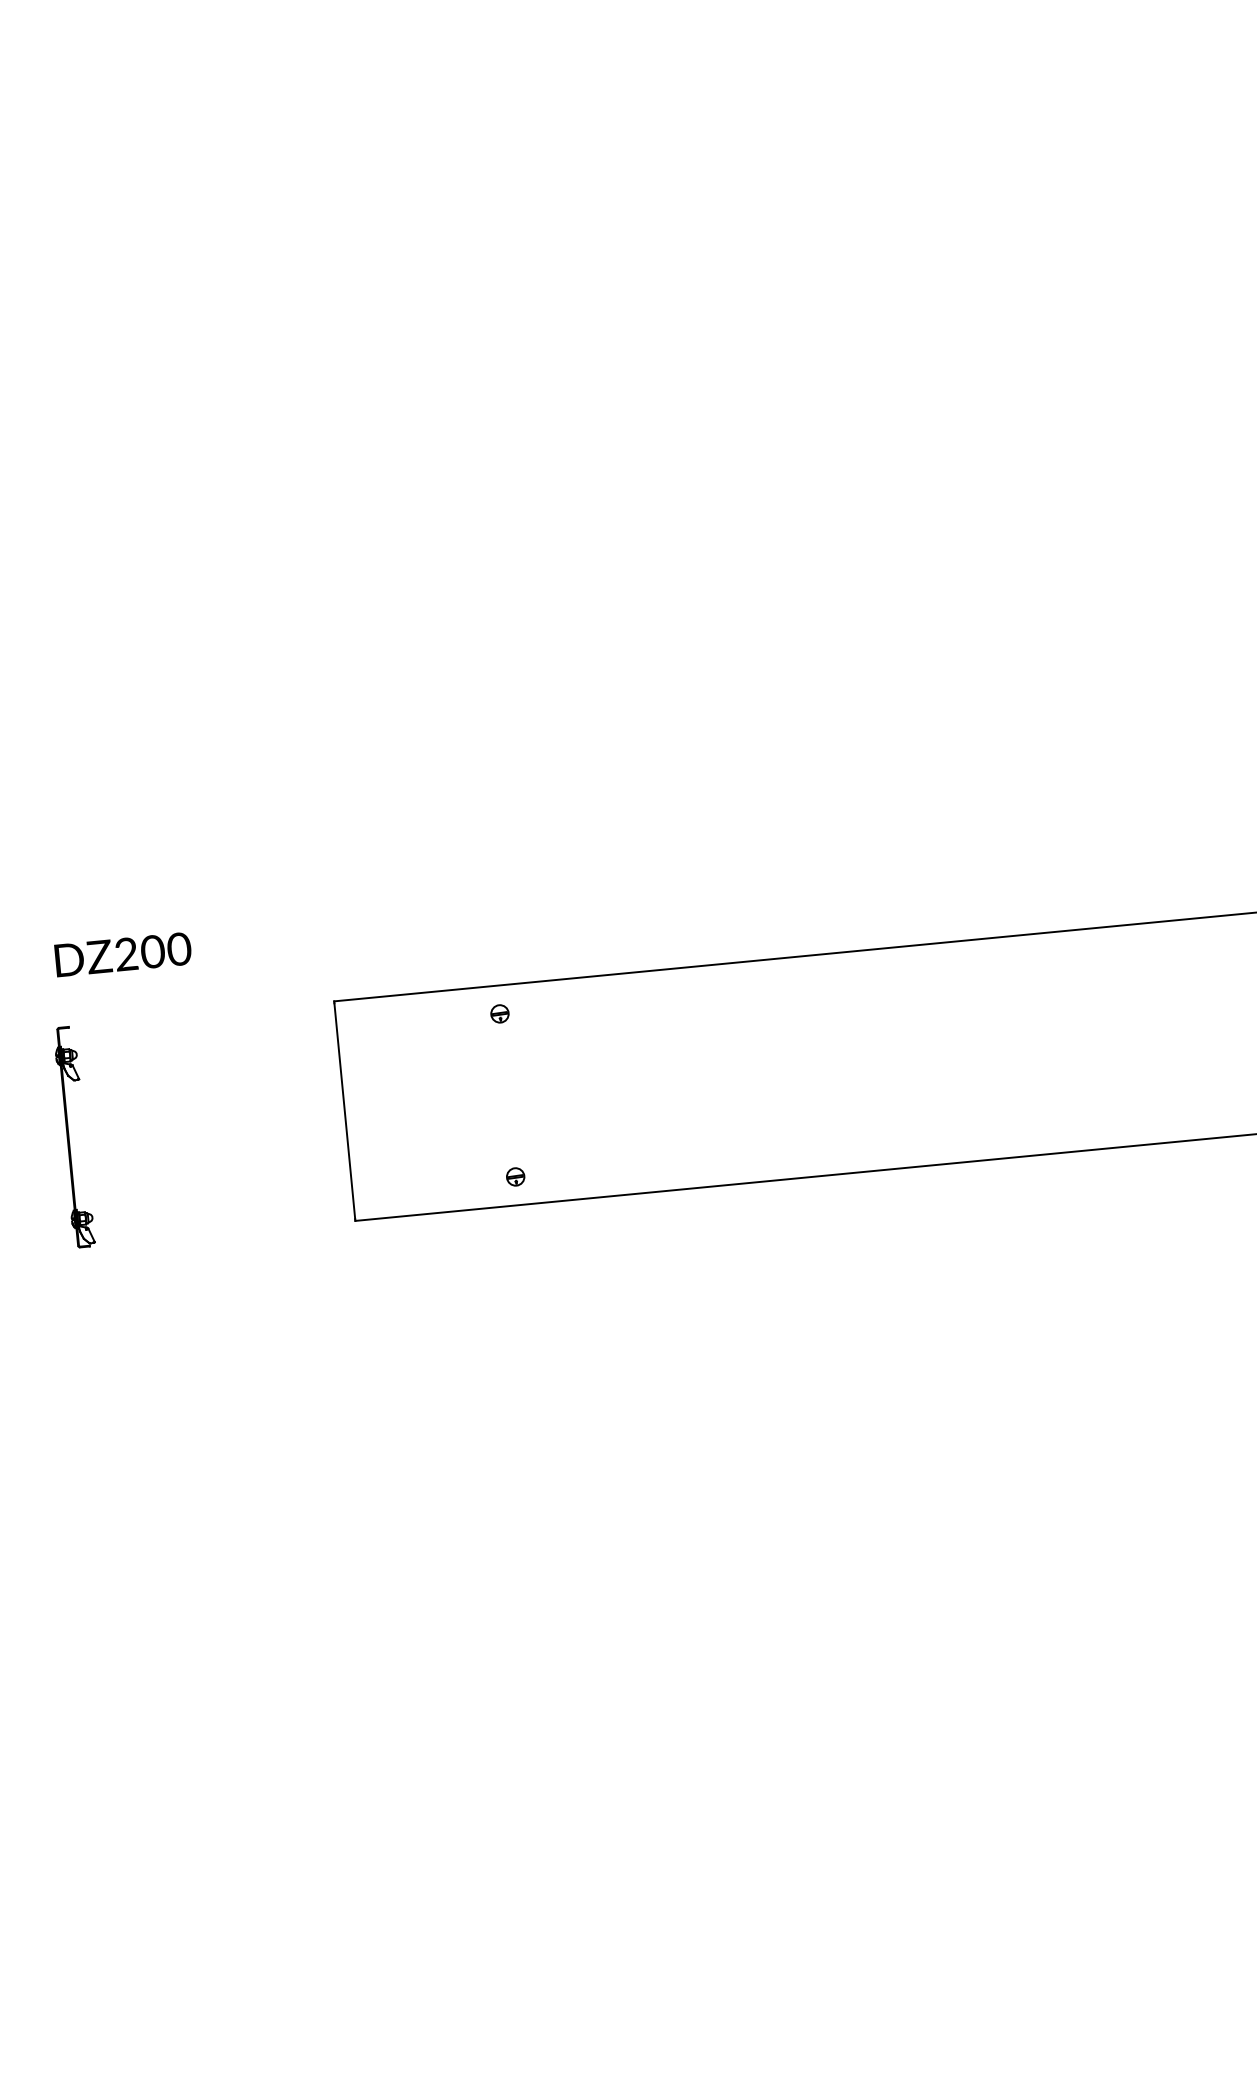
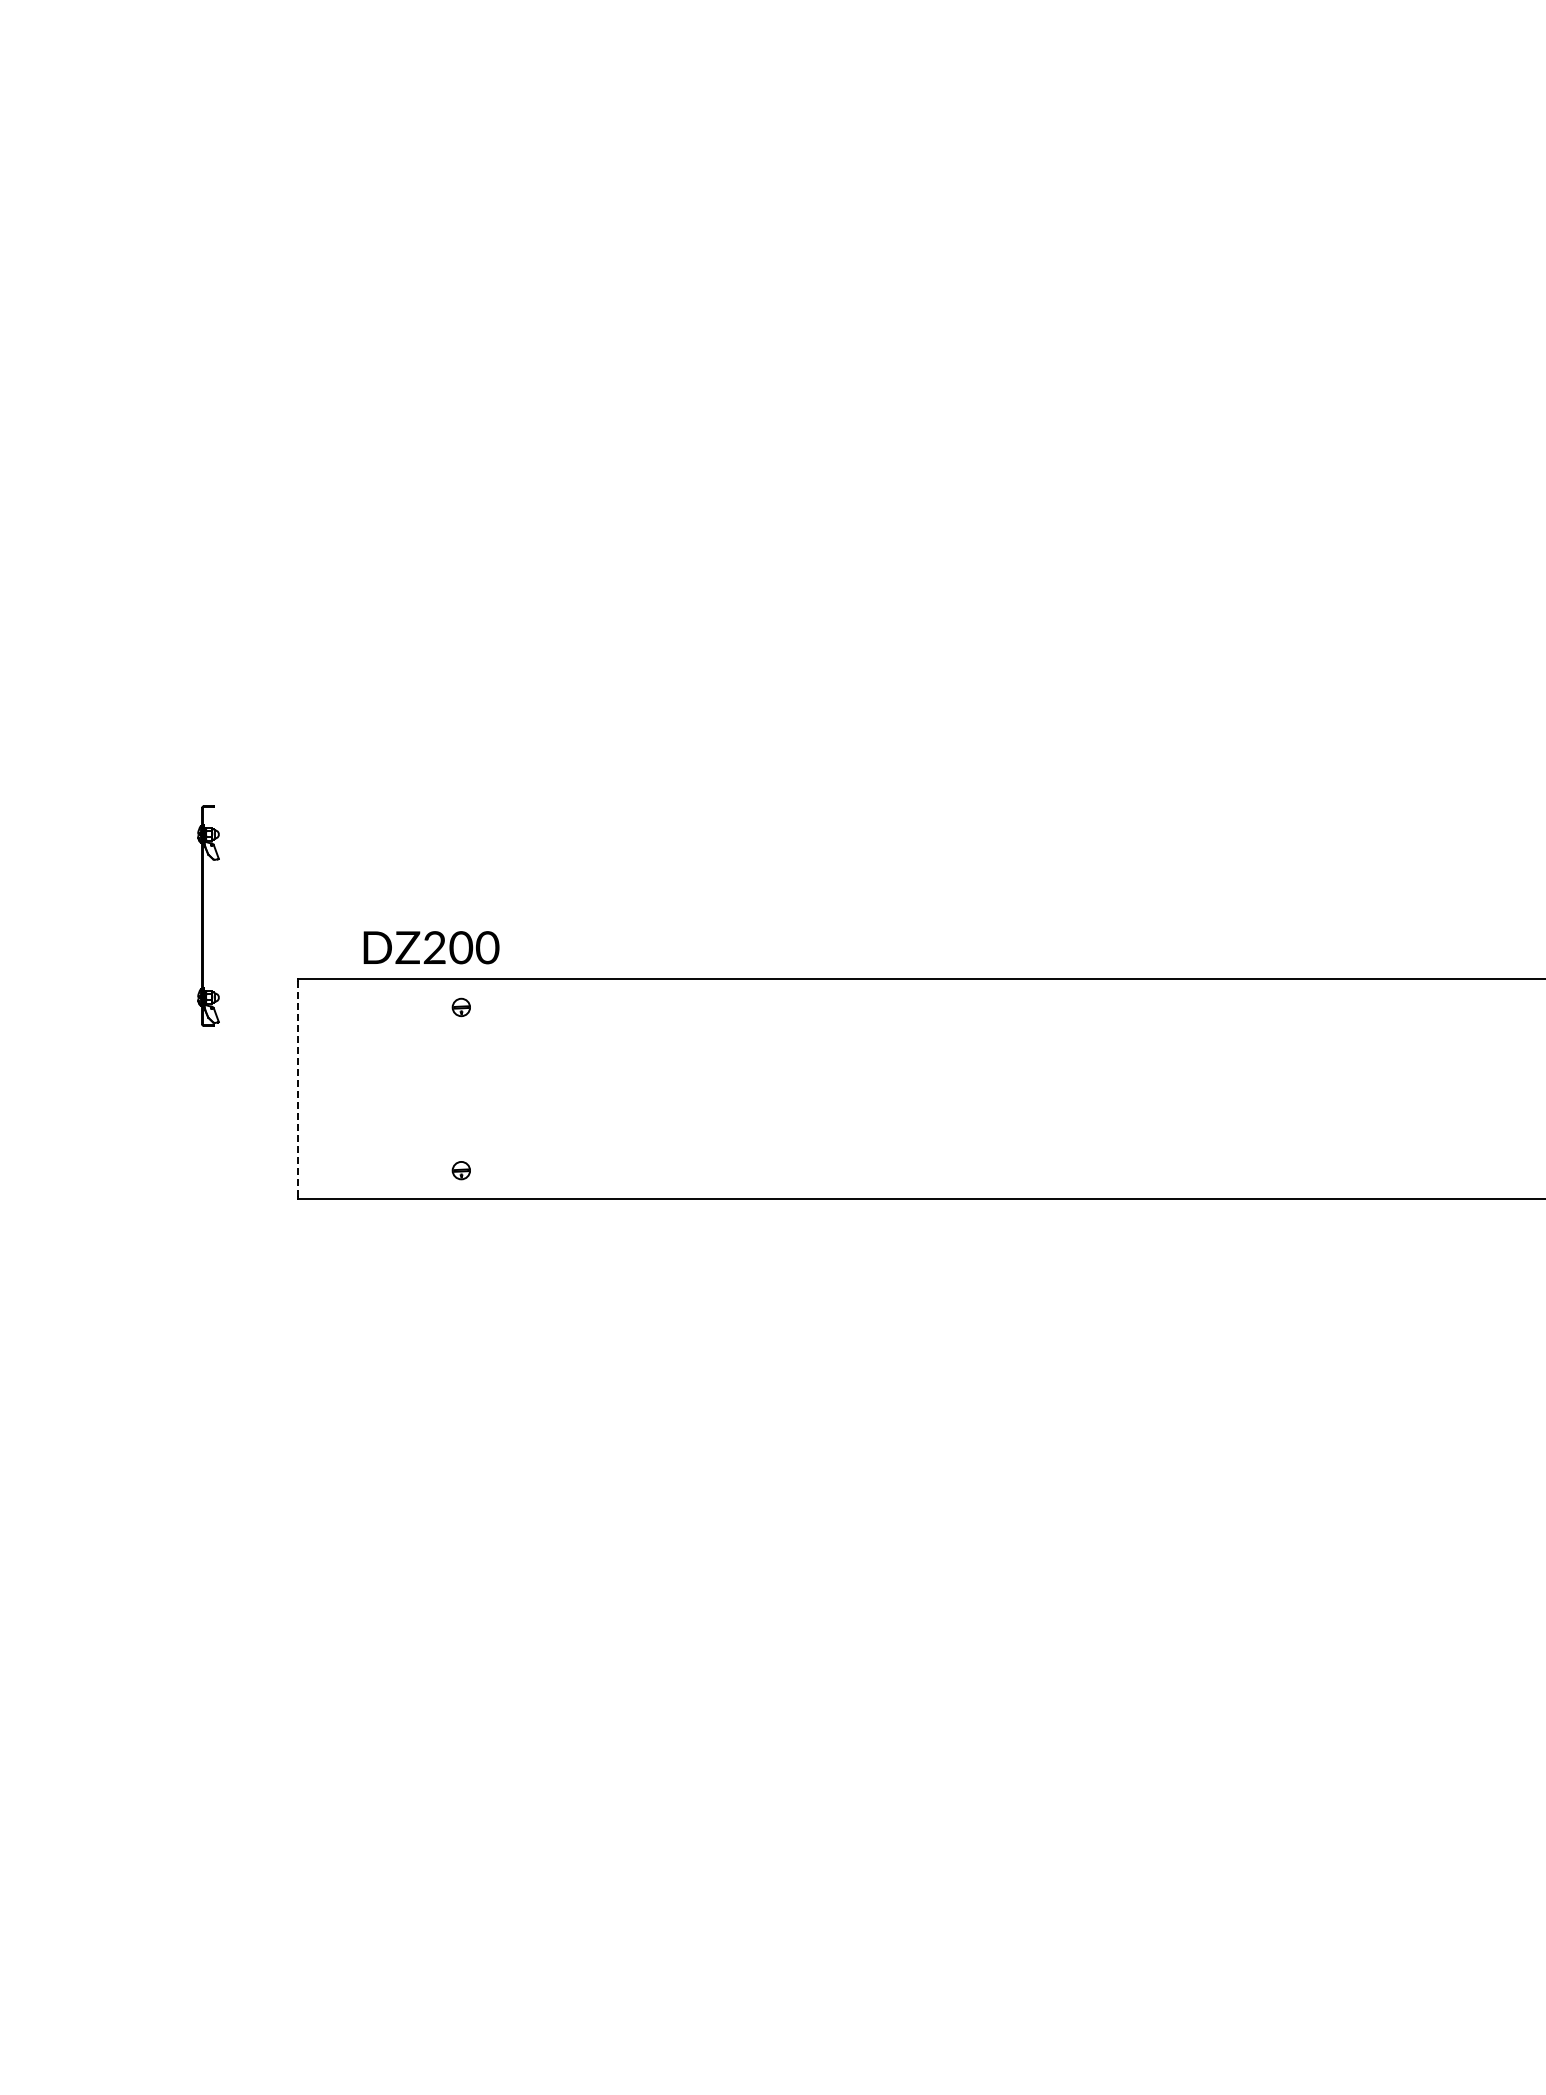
text: (123, 954) -> (431, 947), moved
line: (345, 1111) -> (298, 1089), solid -> dashed
part: (74, 1136) -> (208, 915), moved

